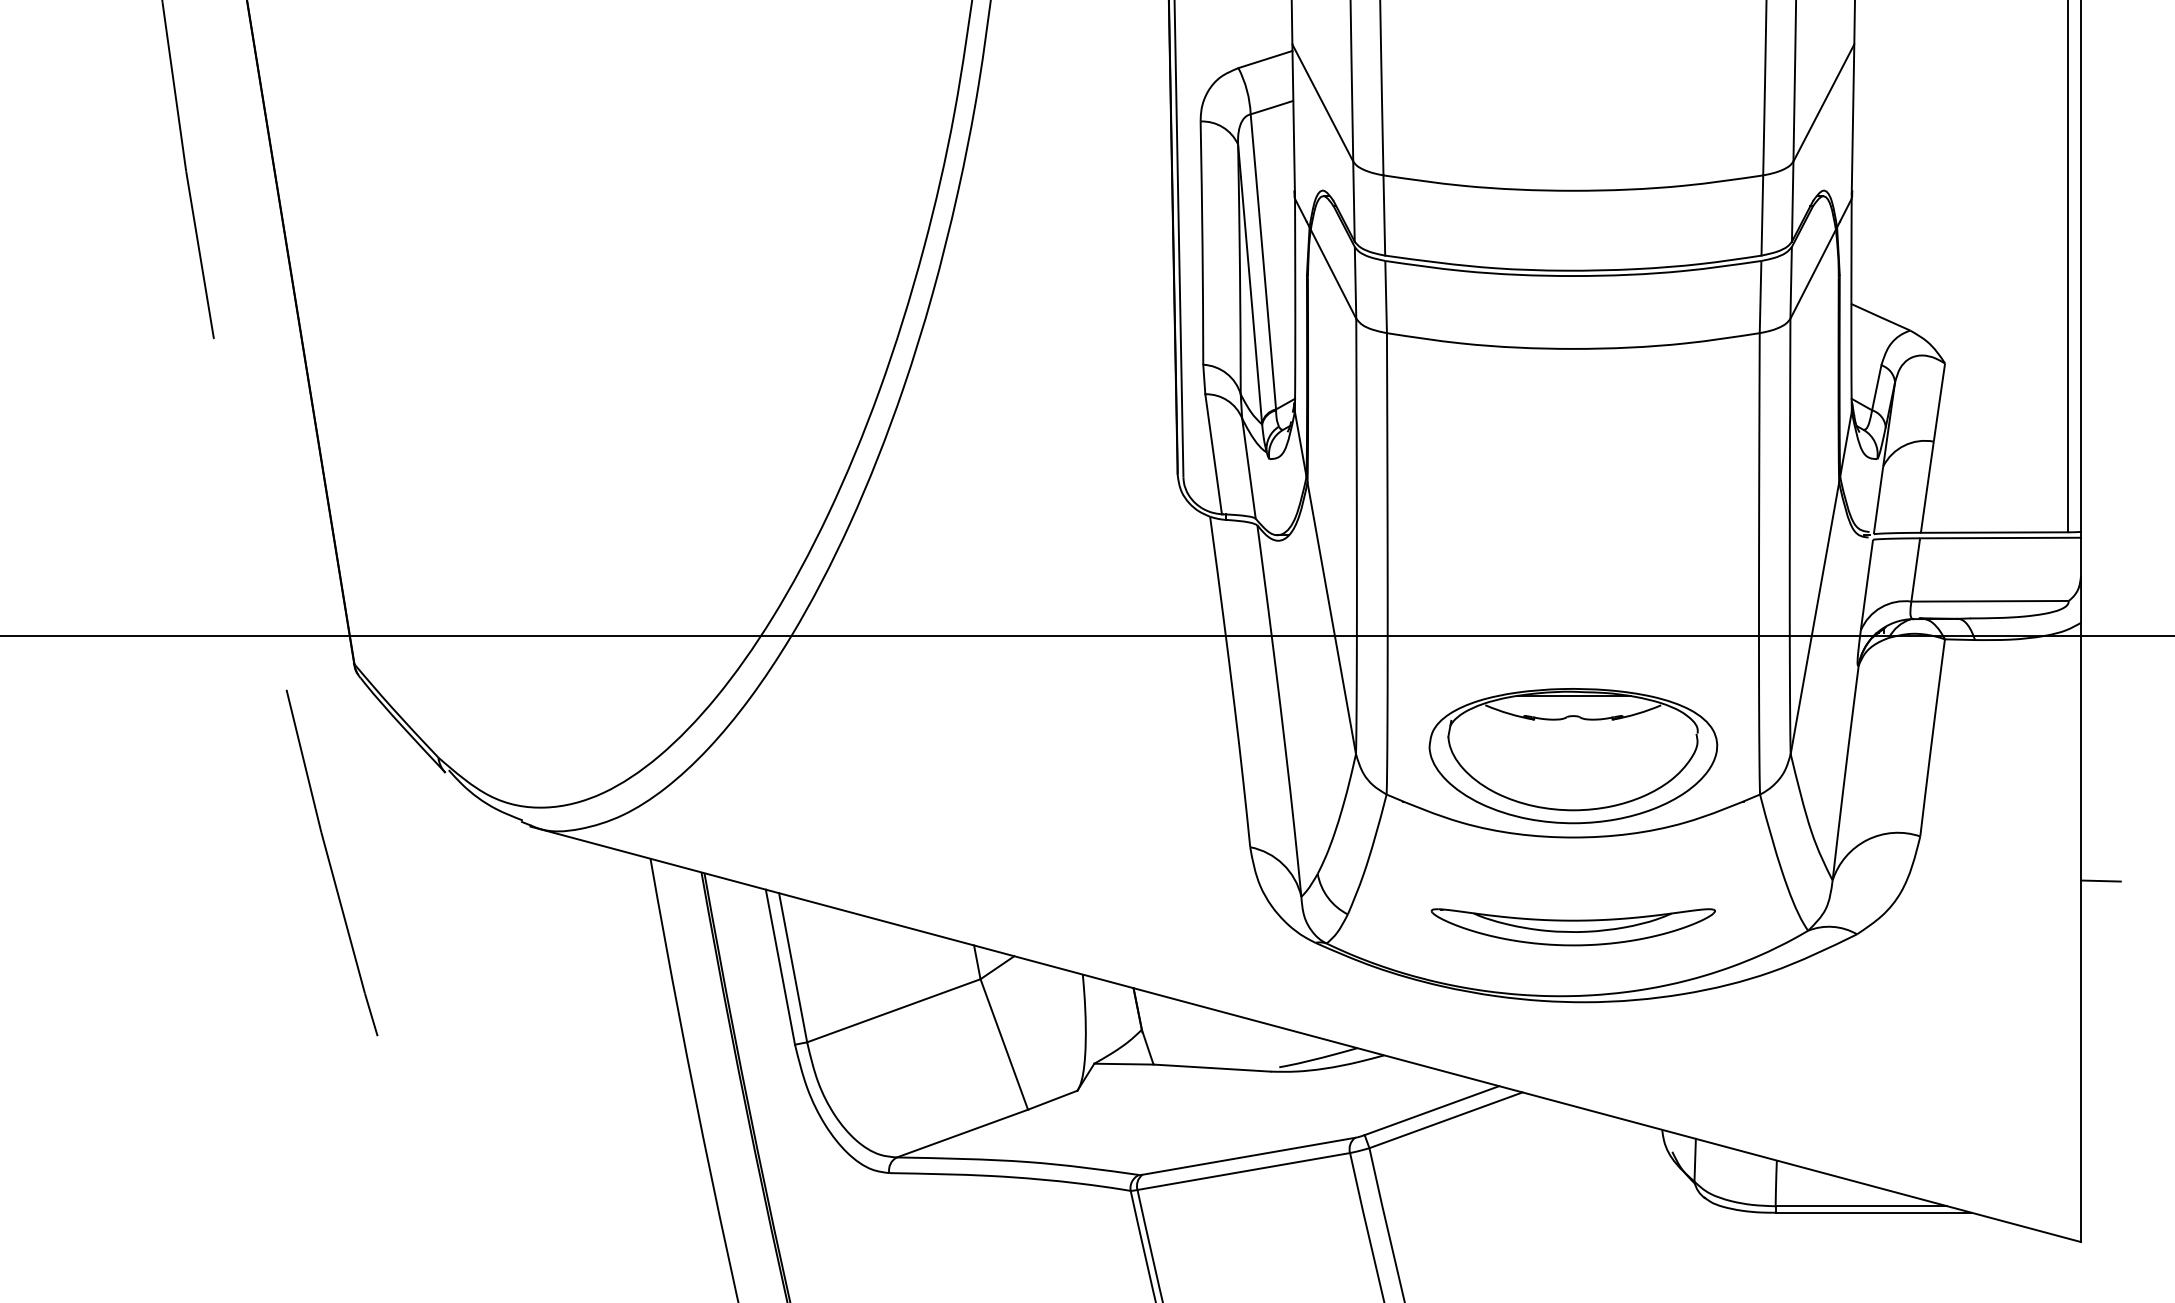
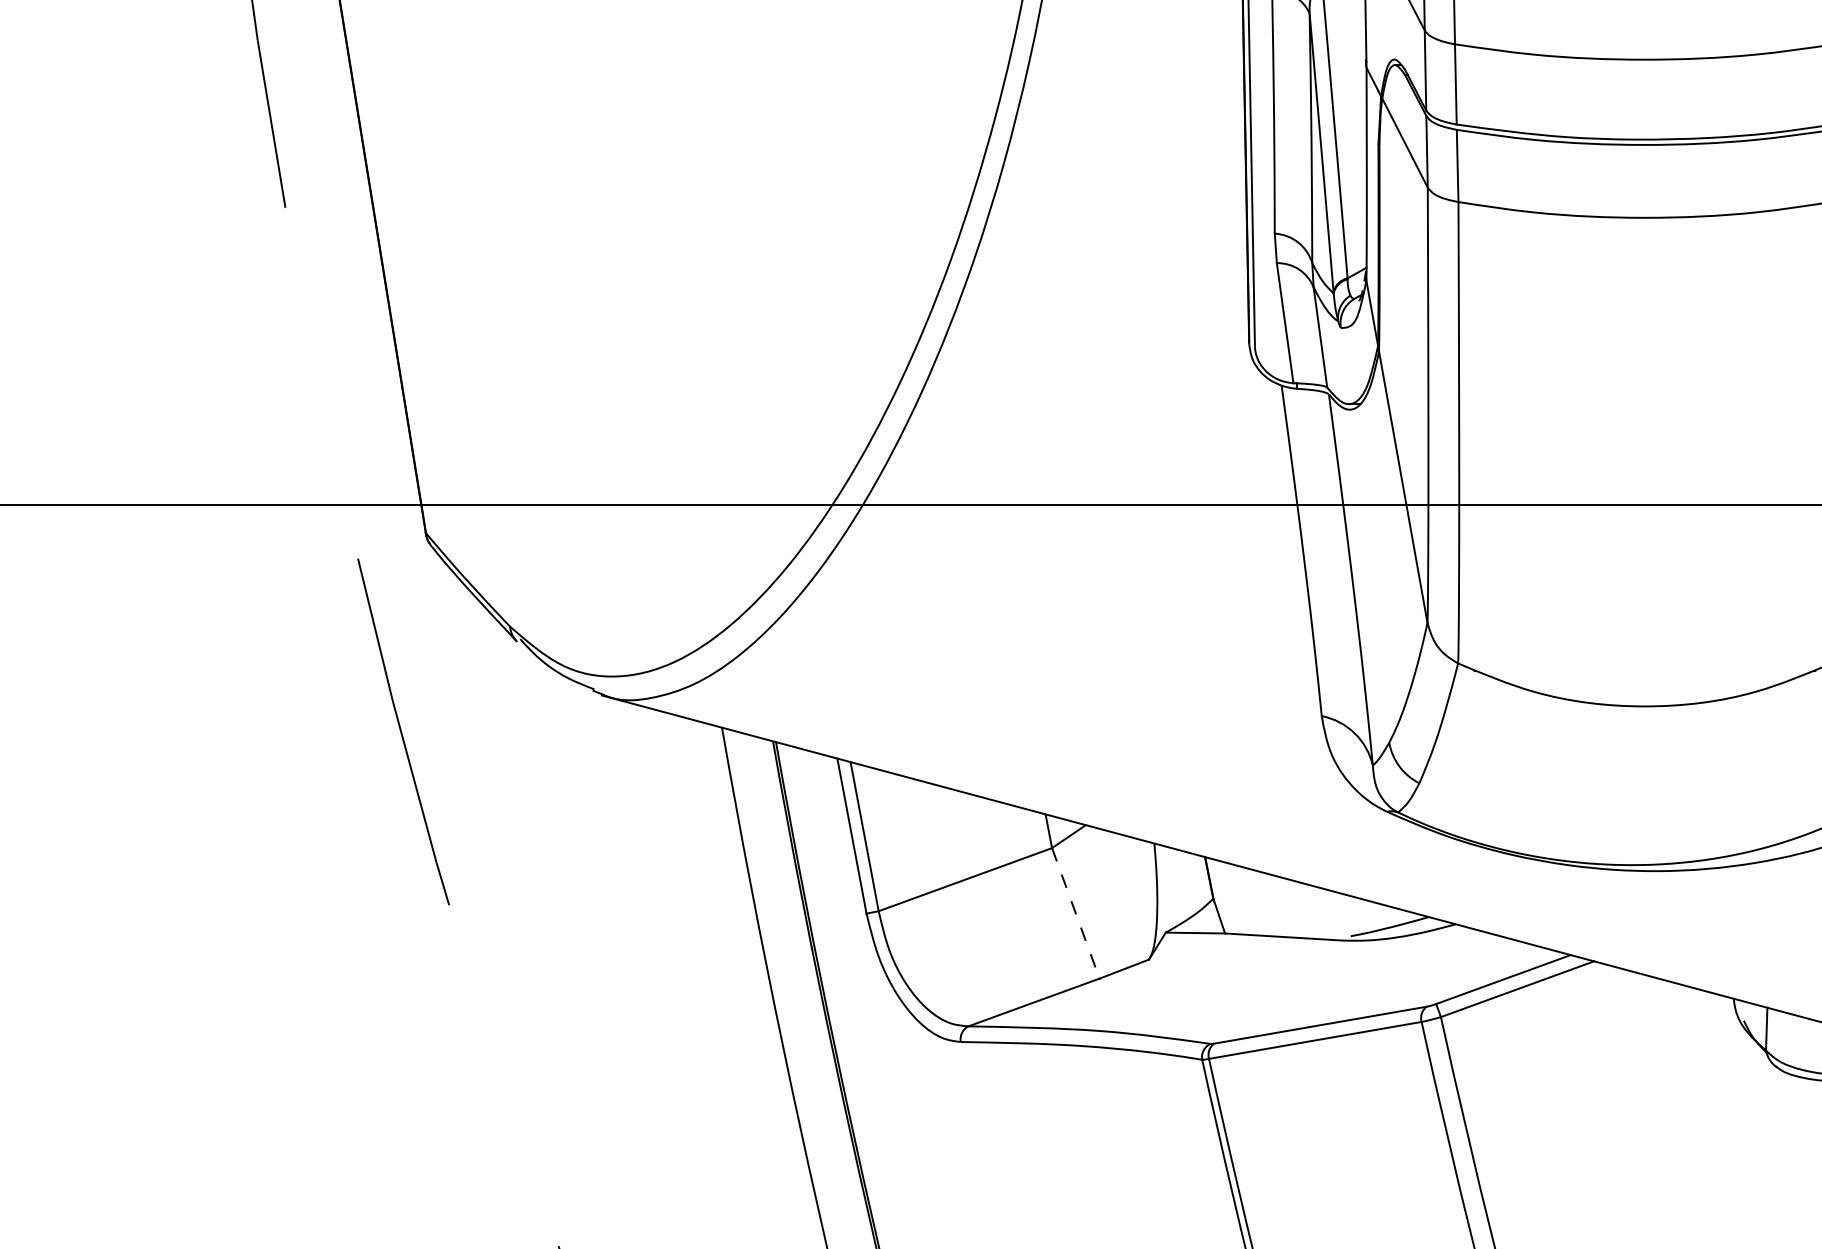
part: (1573, 756) -> (1645, 625), removed
part: (1572, 927) -> (1644, 796), removed
line: (1004, 1044) -> (1076, 913), solid -> dashed

